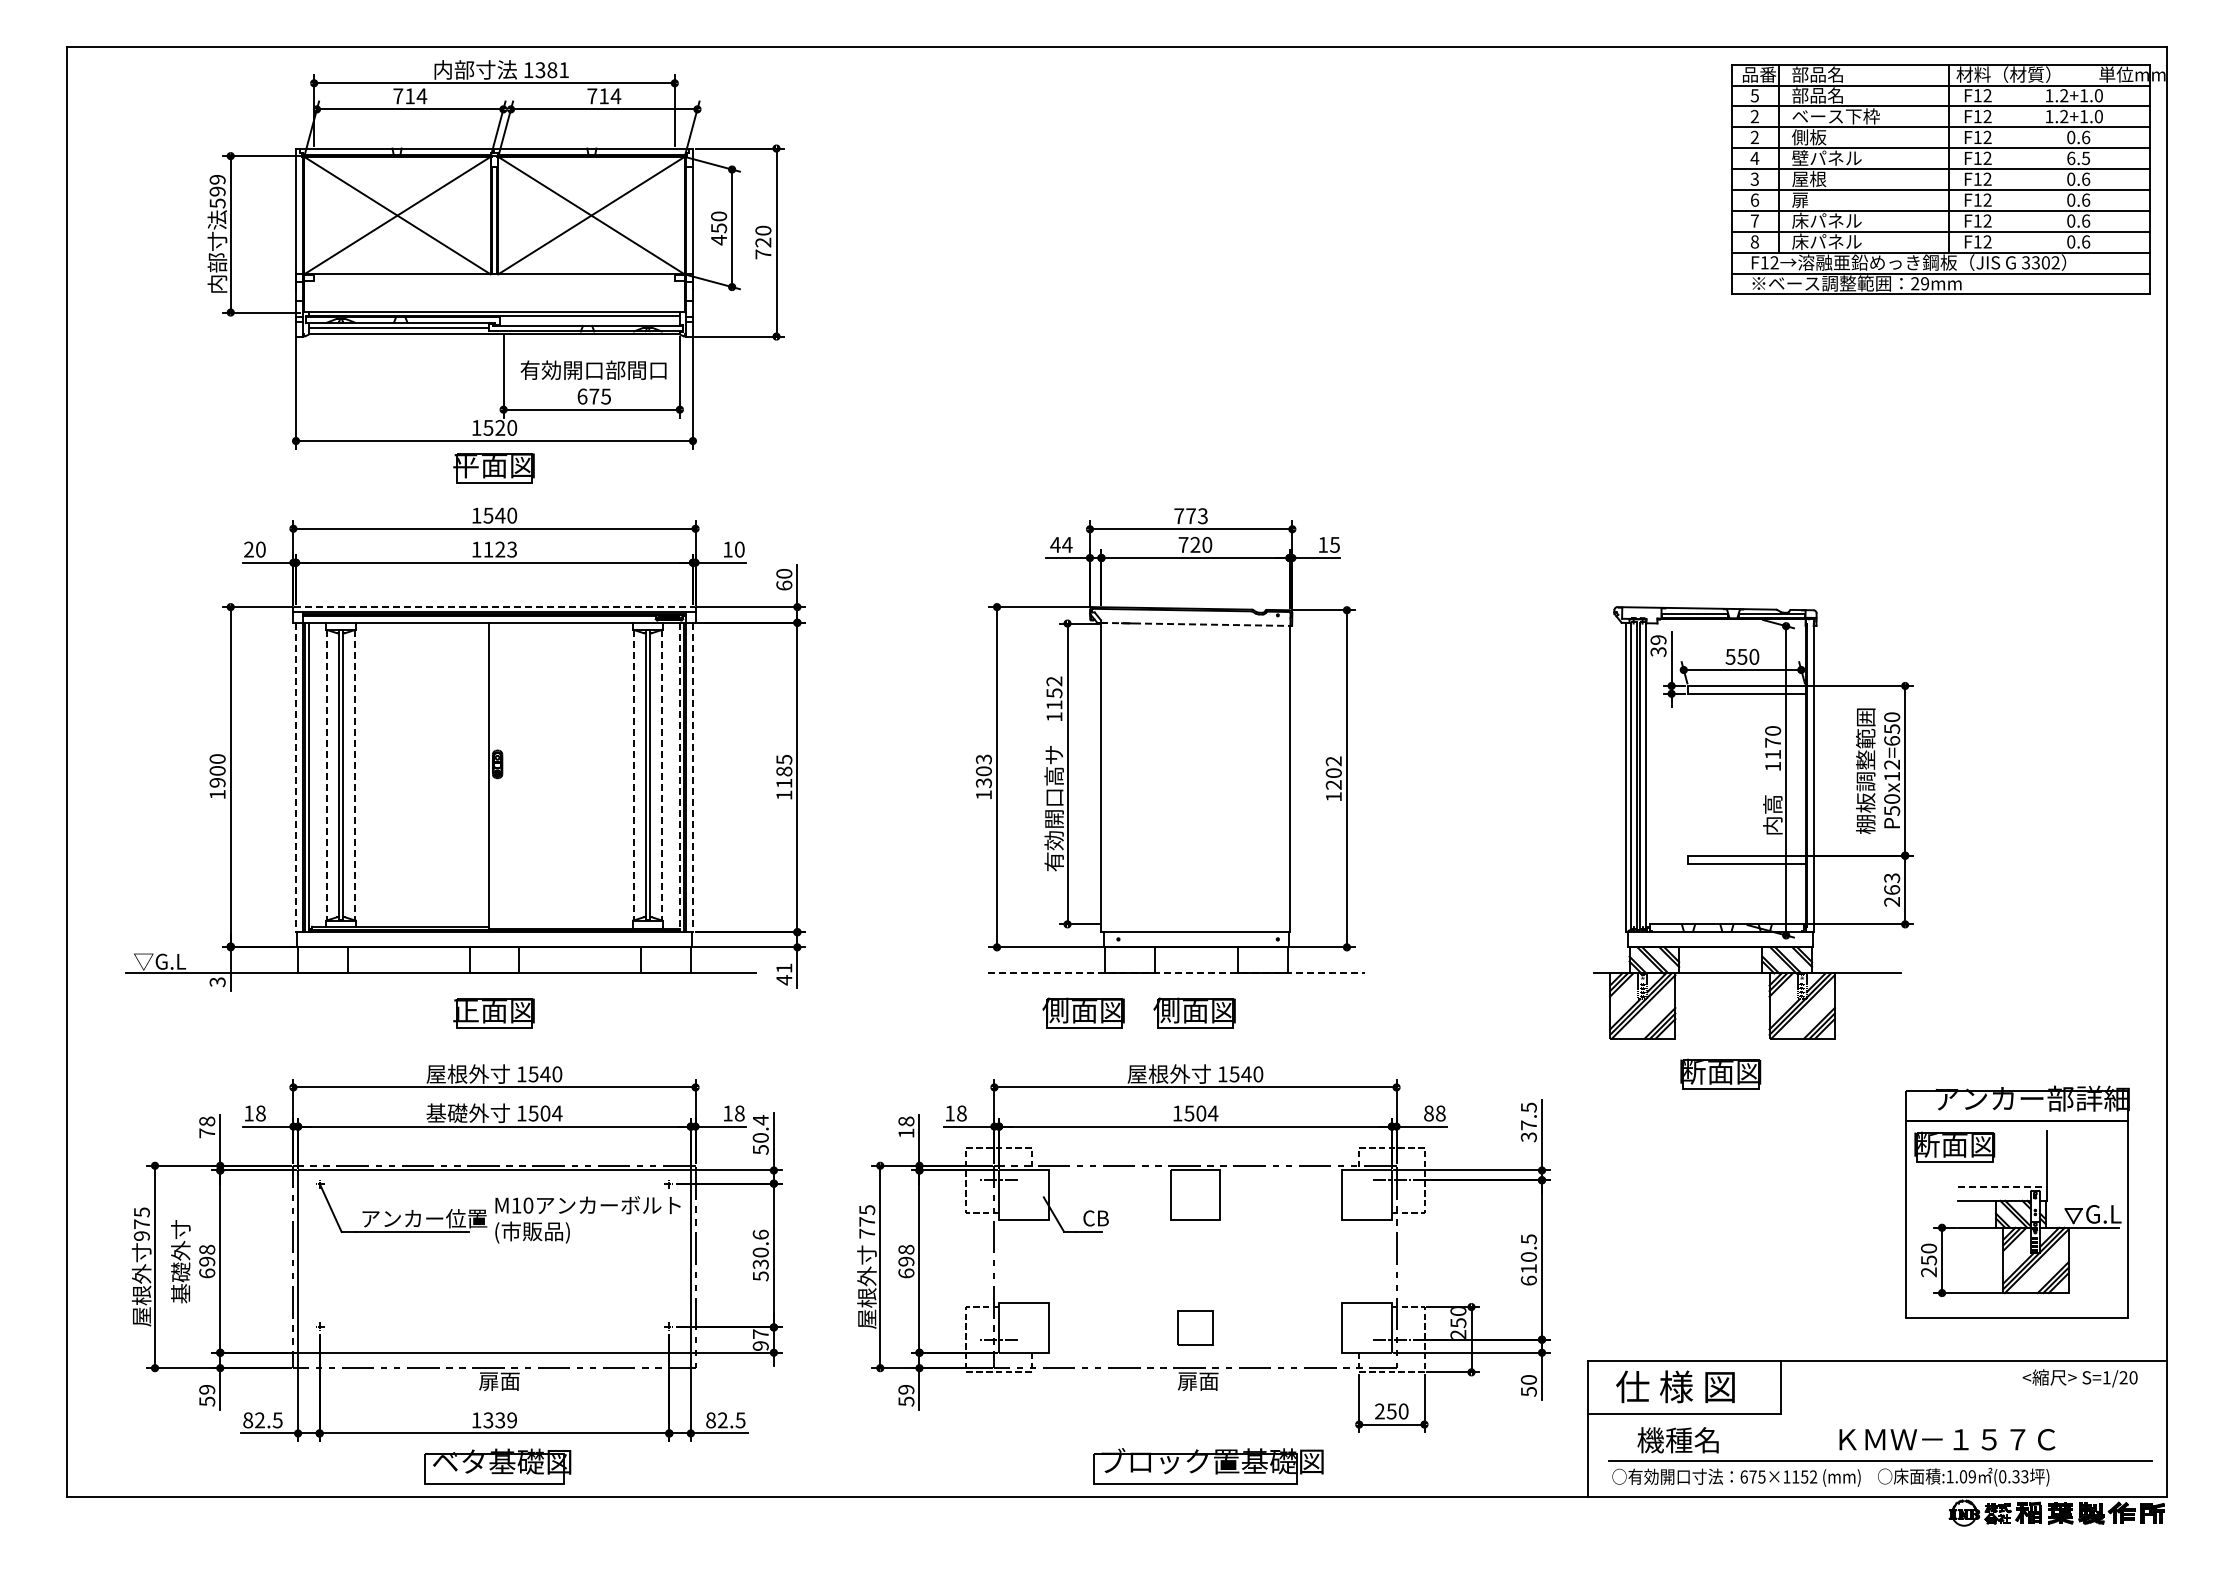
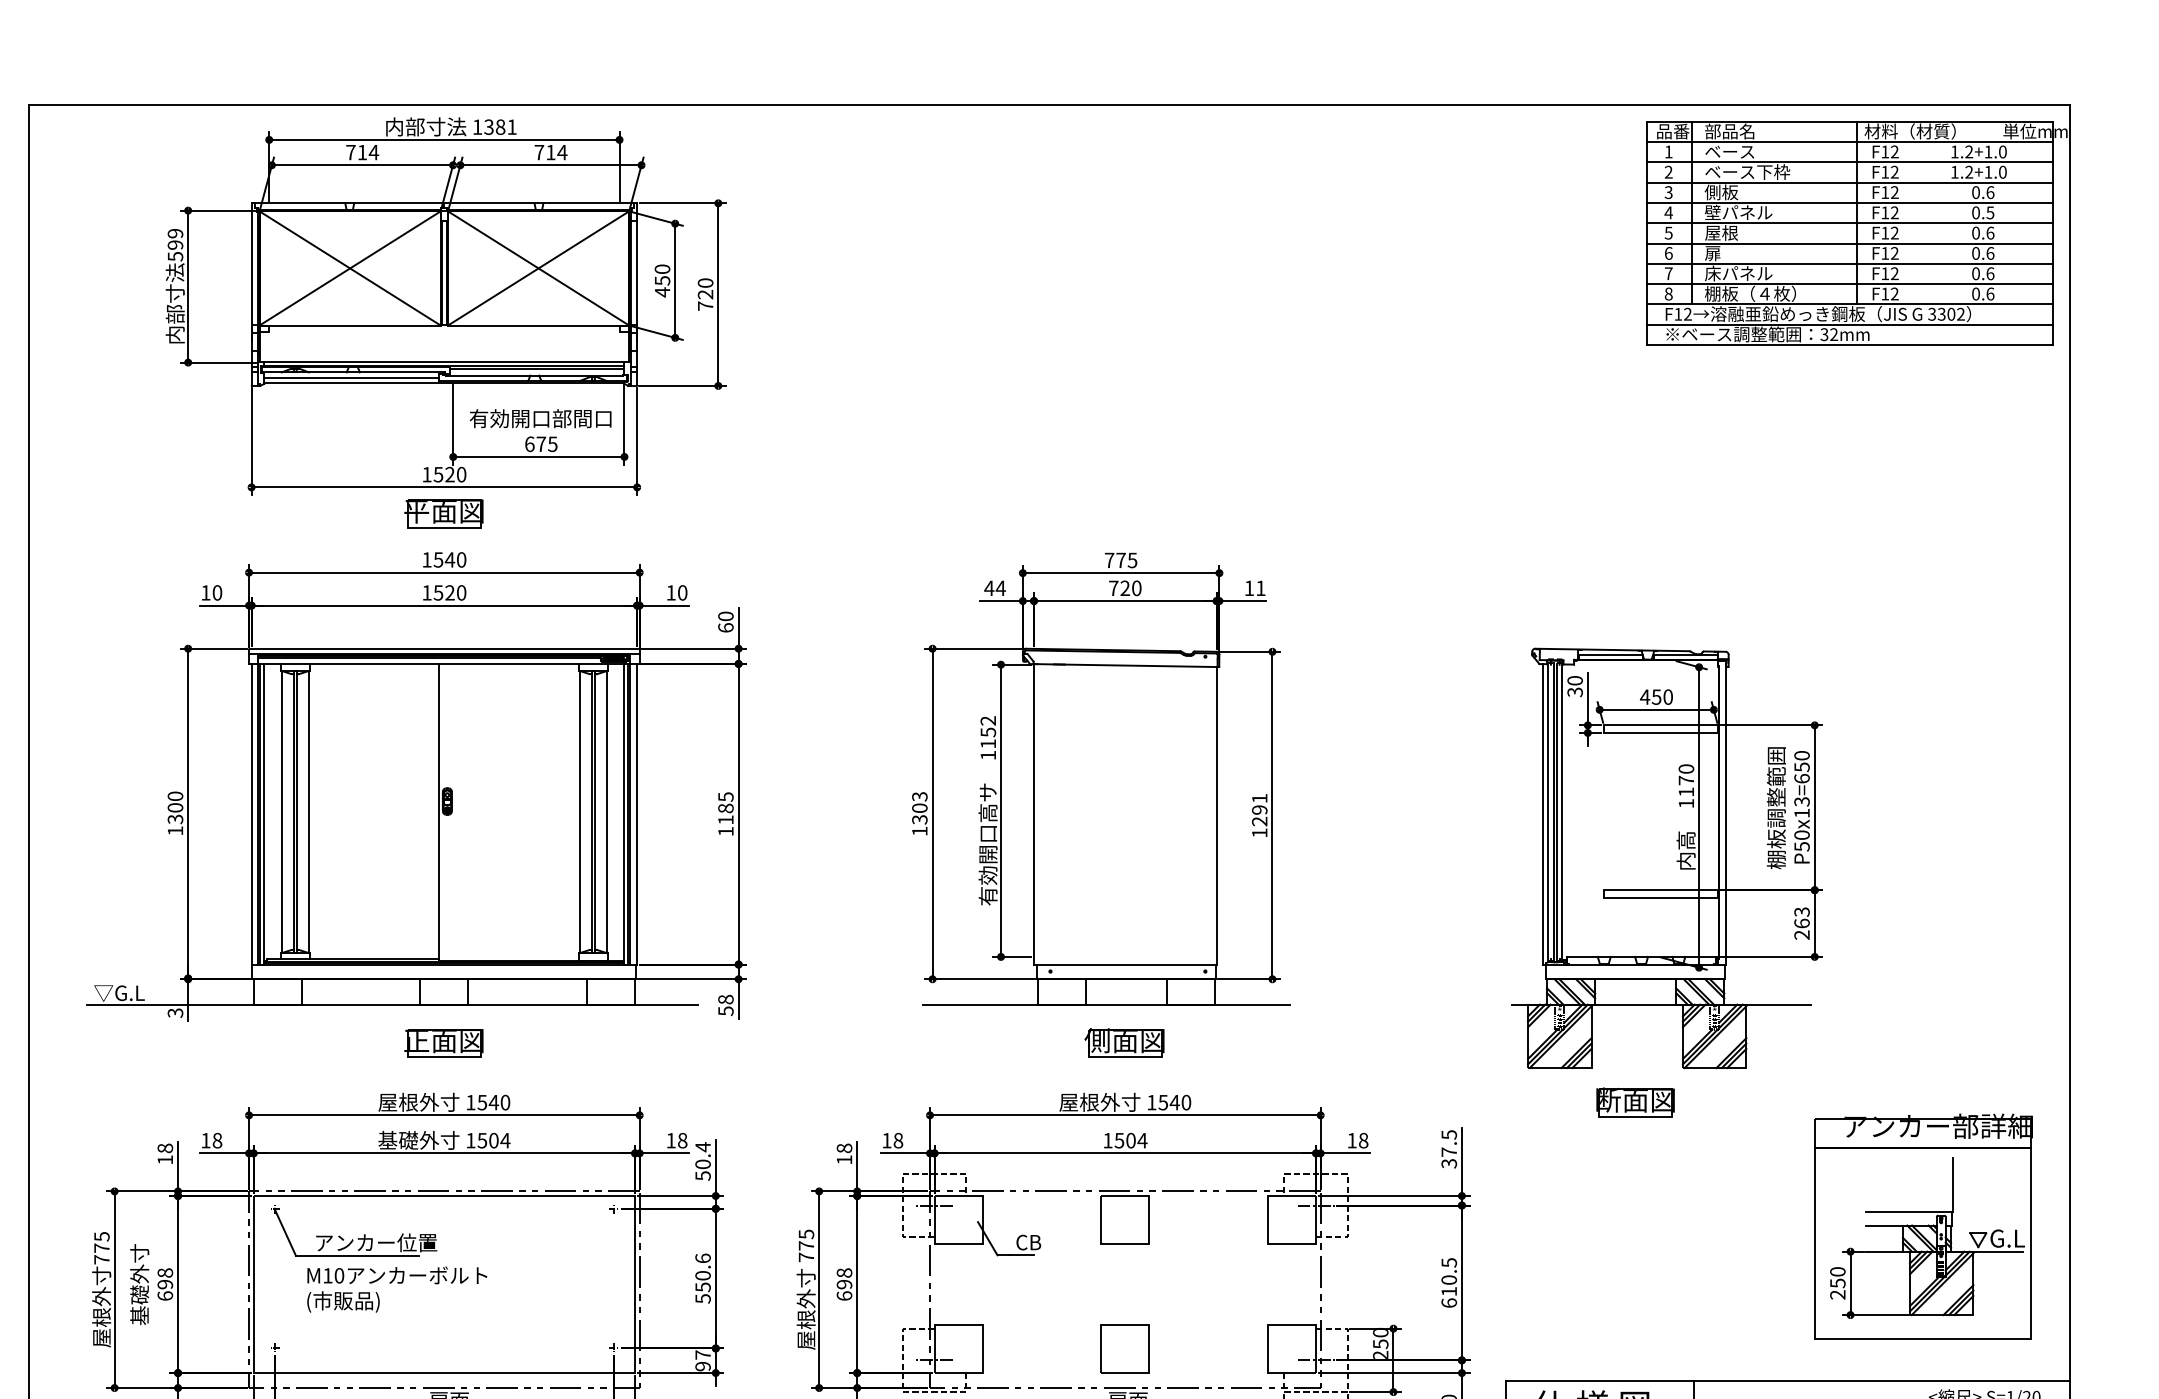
text: (1754, 95) -> (1668, 151), 5 -> 1
text: (1817, 95) -> (1729, 151), 部品名 -> ベース
text: (1754, 137) -> (1668, 192), 2 -> 3
text: (2071, 157) -> (1976, 211), 6.5 -> 0.5
text: (1754, 178) -> (1668, 232), 3 -> 5
text: (1838, 241) -> (1749, 293), 床パネル -> 棚板（４枚）
text: (1920, 283) -> (1829, 334), 29mm -> 32mm
line: (588, 319) -> (535, 369), added
text: (1202, 515) -> (1132, 559), 773 -> 775
text: (1334, 544) -> (1260, 587), 15 -> 11
text: (248, 549) -> (205, 592), 20 -> 10
text: (500, 549) -> (450, 592), 1123 -> 1520
line: (494, 607) -> (444, 649), dashed -> solid
line: (1196, 624) -> (1126, 665), dashed -> solid
text: (1658, 639) -> (1575, 680), 39 -> 30
text: (1730, 656) -> (1645, 696), 550 -> 450
text: (1892, 764) -> (1802, 801), P50x12=650 -> P50x13=650
text: (1333, 767) -> (1259, 804), 1202 -> 1291
line: (327, 775) -> (282, 812), dashed -> solid
line: (354, 775) -> (308, 812), dashed -> solid
line: (634, 775) -> (580, 812), dashed -> solid
line: (661, 775) -> (606, 812), dashed -> solid
line: (296, 777) -> (252, 814), dashed -> solid
line: (679, 777) -> (624, 814), dashed -> solid
line: (692, 777) -> (636, 814), dashed -> solid
text: (217, 782) -> (175, 819), 1900 -> 1300
line: (1176, 973) -> (1106, 1004), dashed -> solid
text: (784, 974) -> (726, 1005), 41 -> 58
part: (1083, 1012) -> (1016, 1042), removed
text: (1428, 1113) -> (1351, 1140), 88 -> 18
text: (206, 1133) -> (164, 1160), 78 -> 18
part: (1954, 1146) -> (1862, 1172), removed
line: (2003, 1186) -> (1910, 1211), dashed -> solid
text: (587, 1219) -> (396, 1289), moved
text: (141, 1235) -> (101, 1259), 975 -> 775
text: (760, 1263) -> (702, 1286), 530.6 -> 550.6
part: (1195, 1327) -> (1125, 1348), size x1.43

